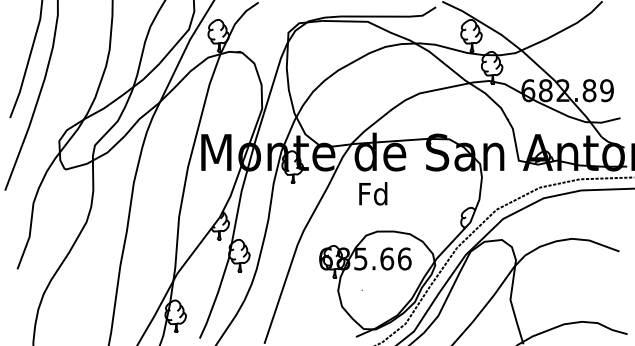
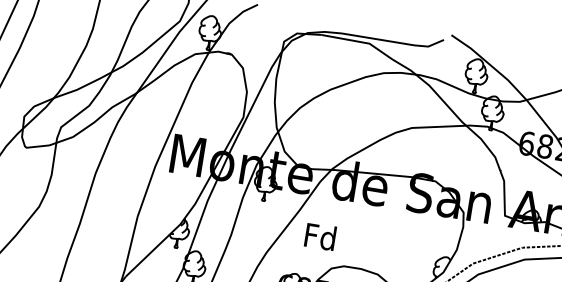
text: (373, 193) -> (320, 236), moved

